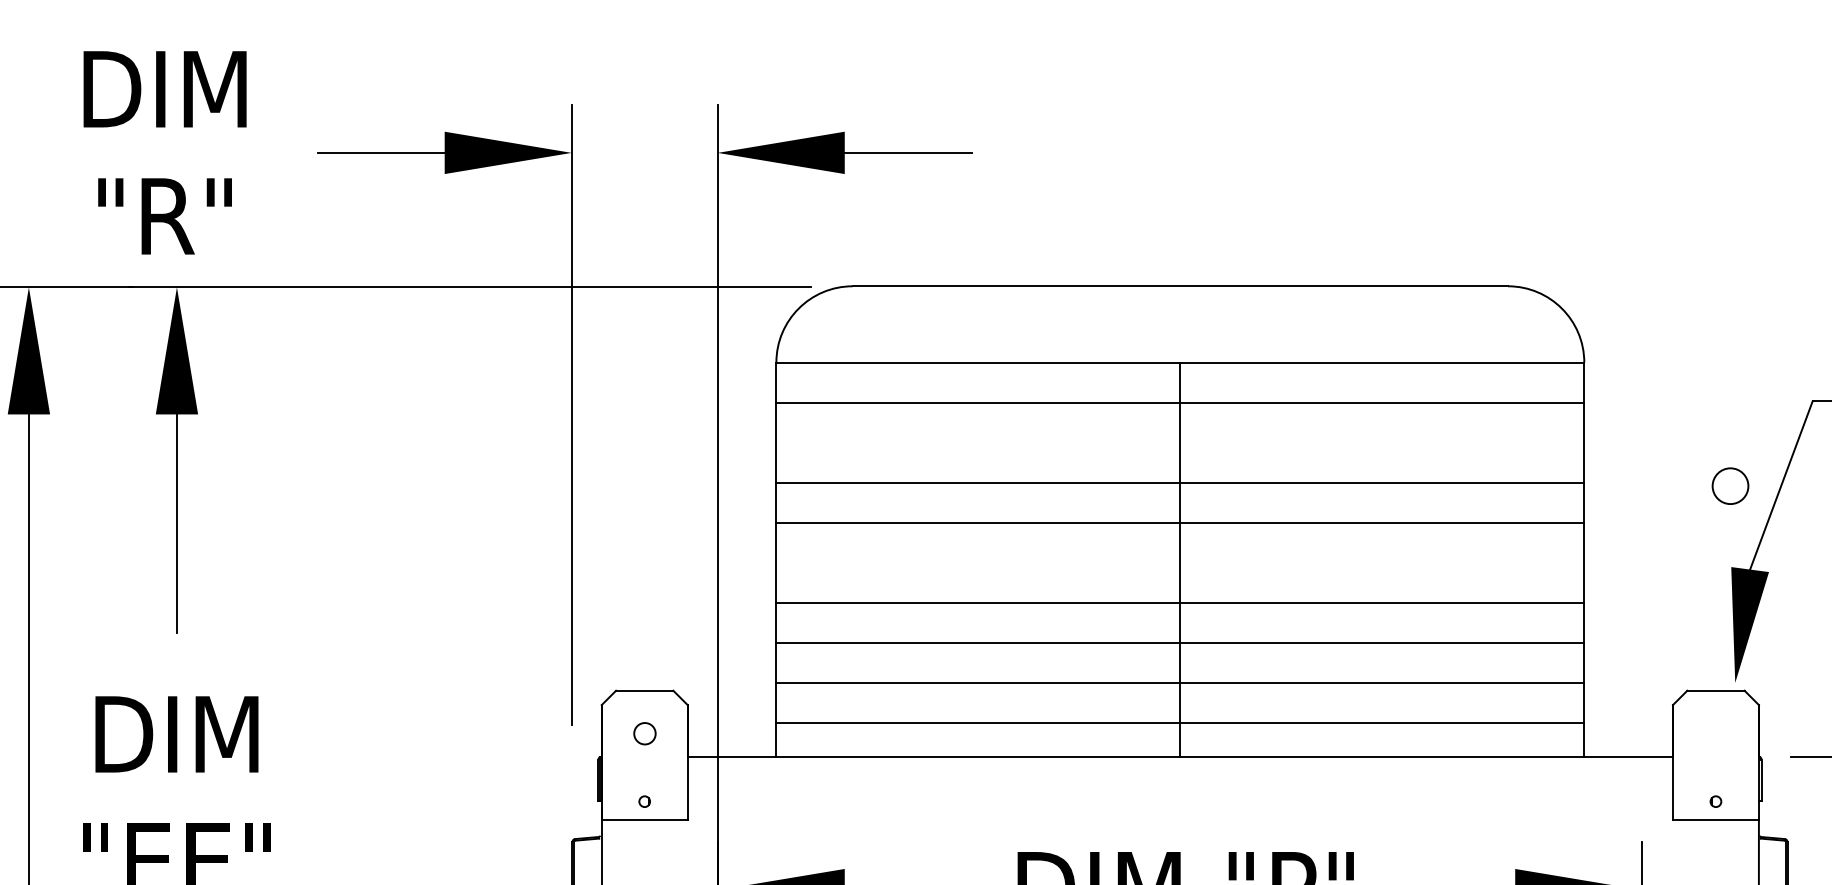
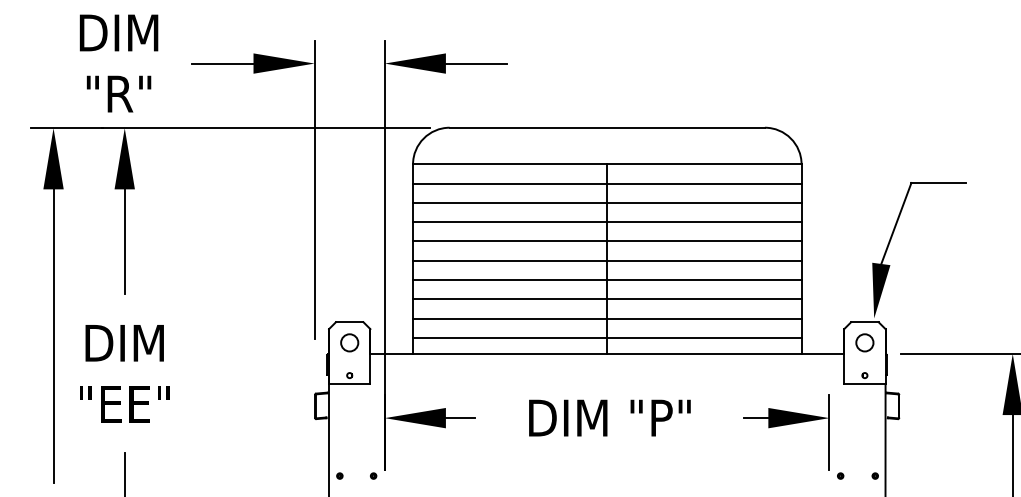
line: (1180, 441) -> (607, 202), added
circle: (1729, 485) -> (864, 342), moved
line: (1180, 562) -> (607, 260), added
circle: (644, 732) -> (349, 342), size x1.67

